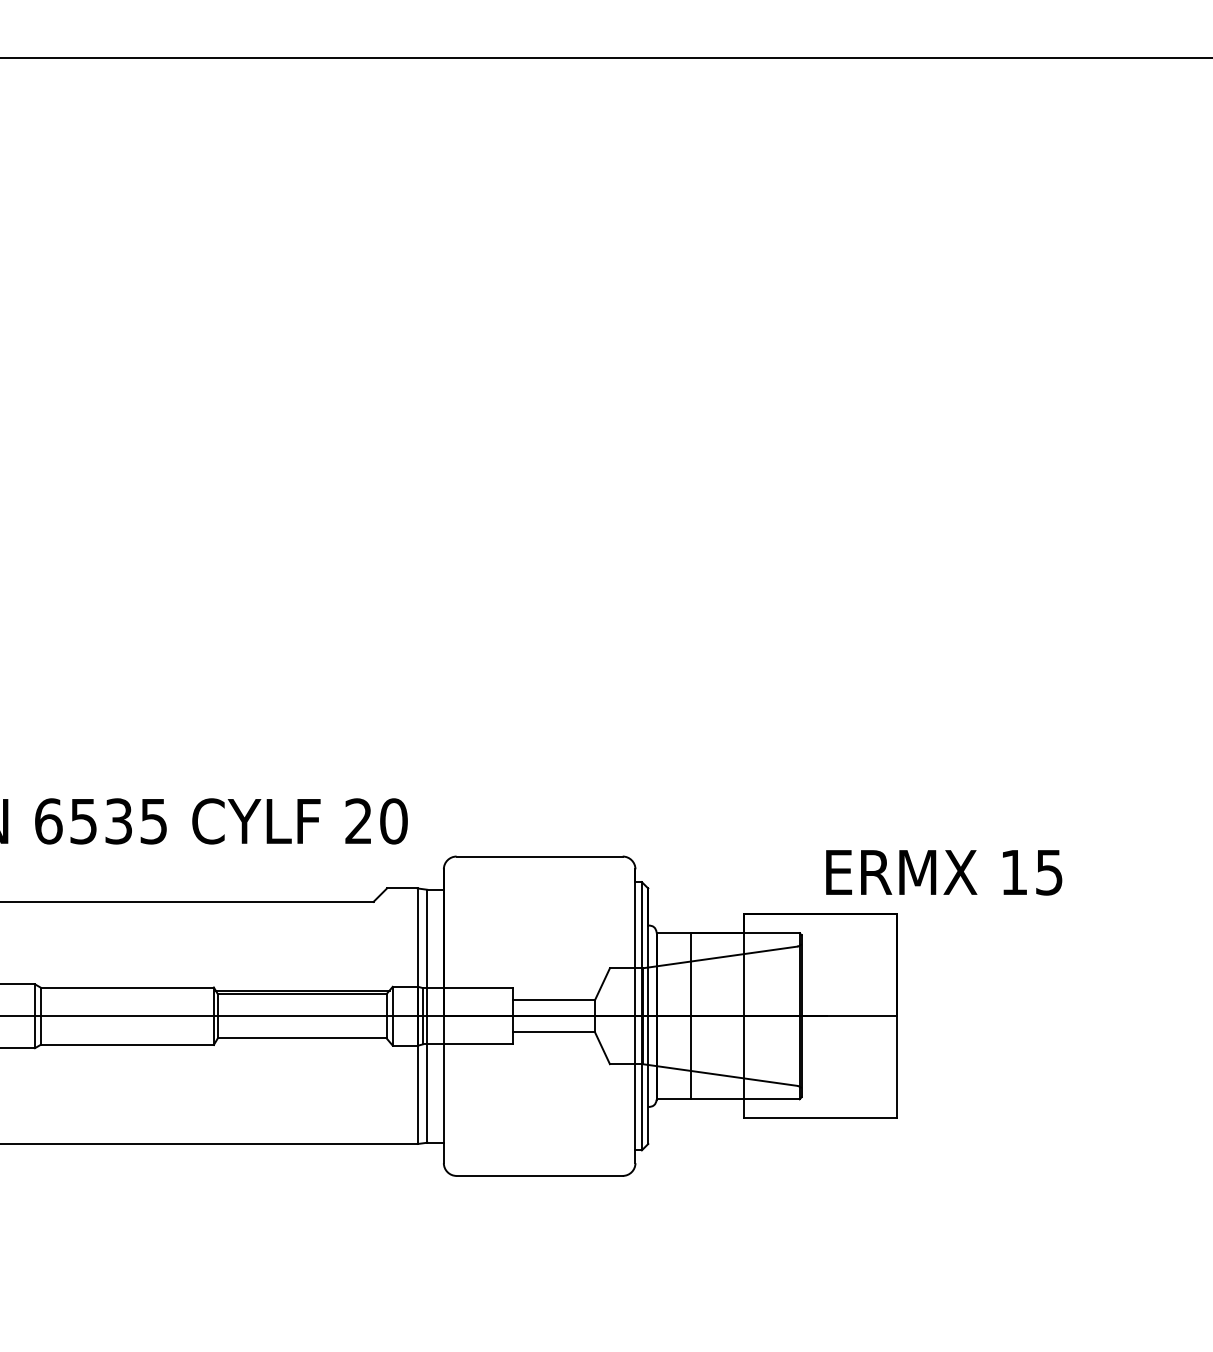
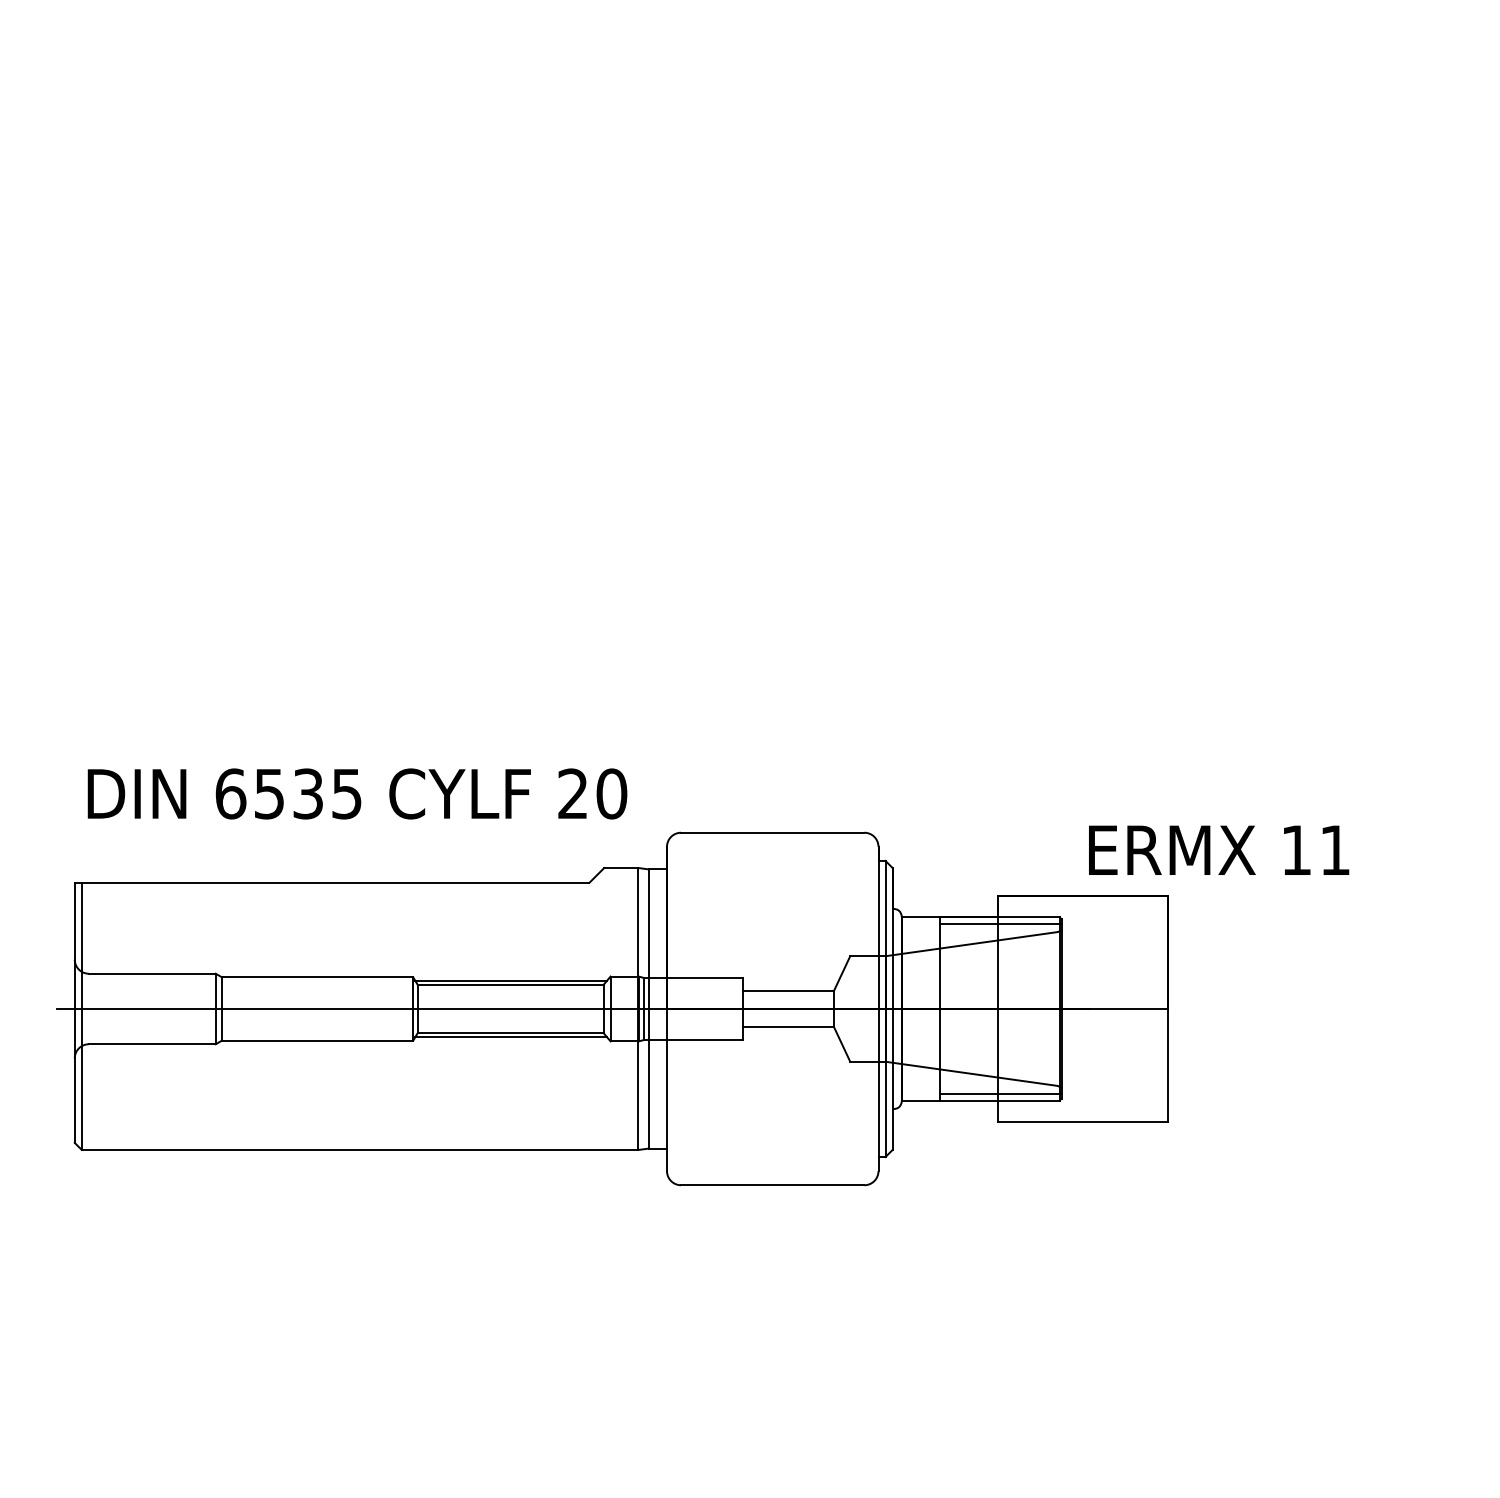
text: (1048, 872) -> (1334, 850), 15 -> 11
line: (746, 938) -> (1000, 923), added
line: (302, 1042) -> (511, 1037), added
line: (746, 1093) -> (1000, 1094), added

